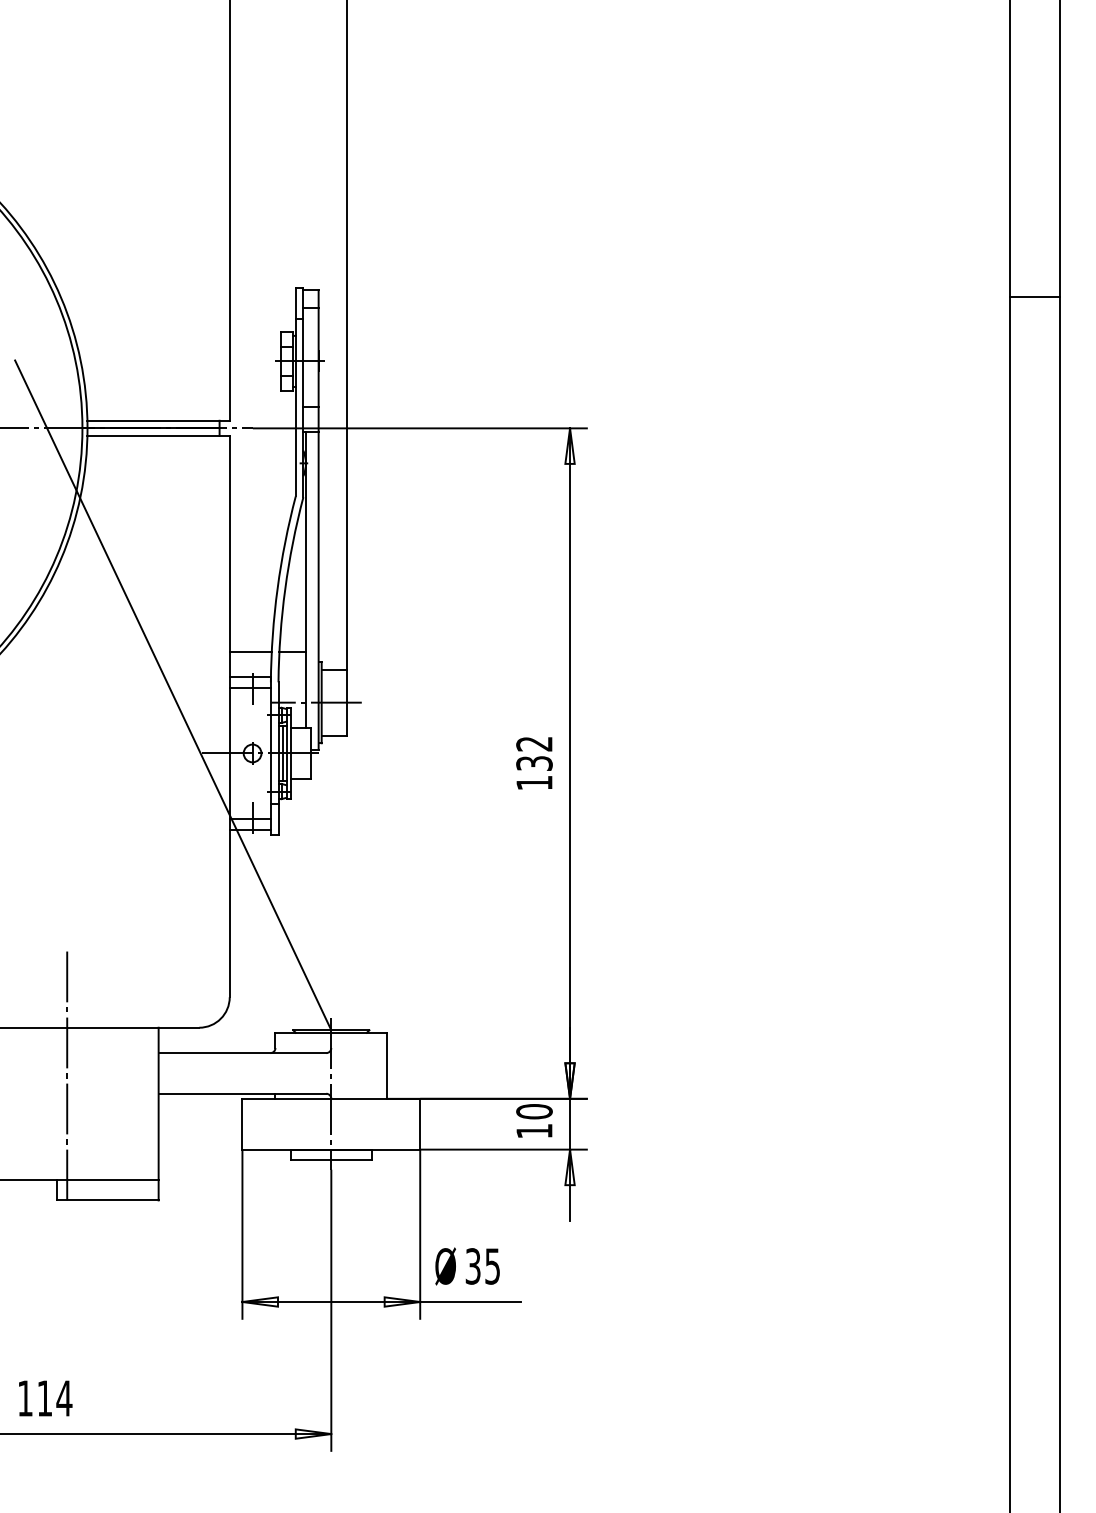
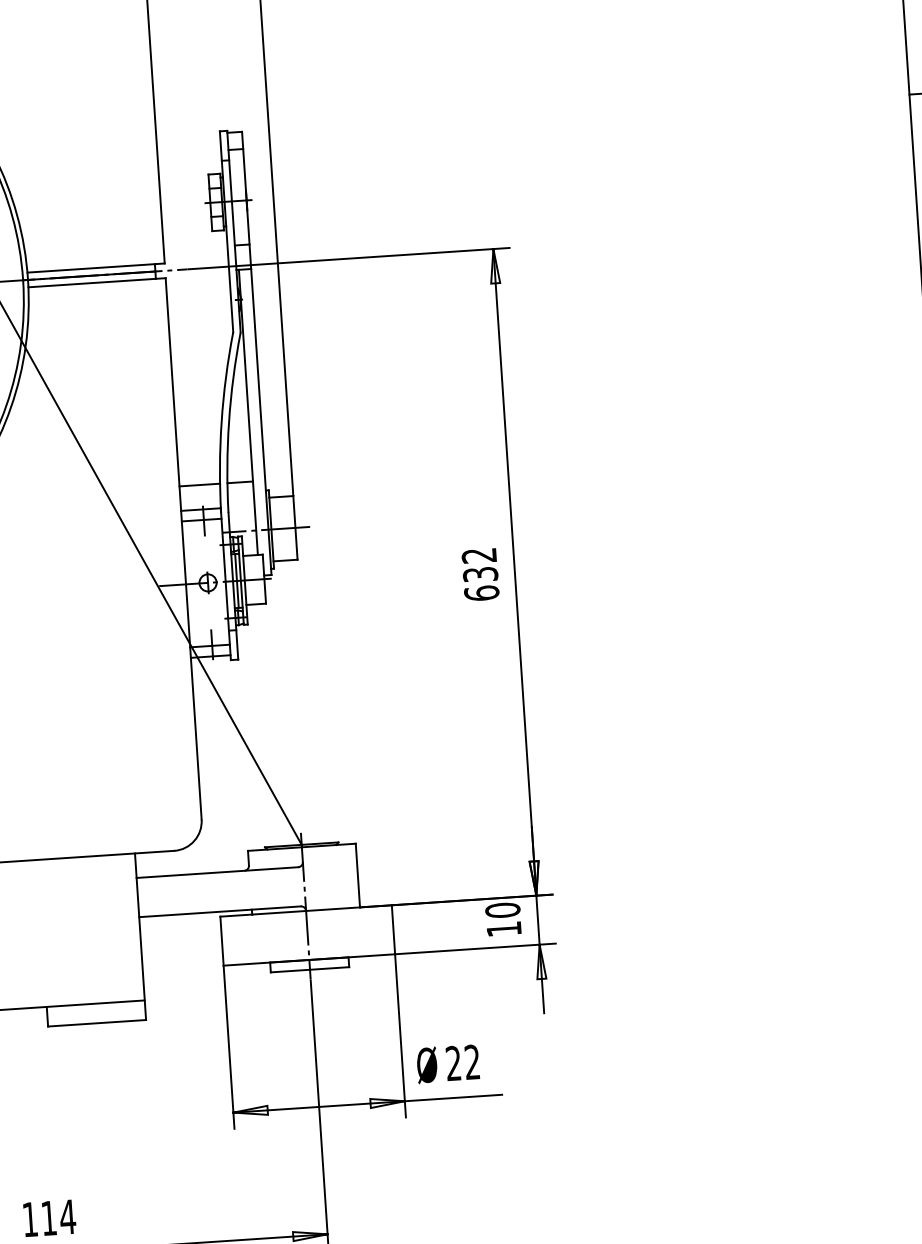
text: (534, 782) -> (481, 592), 132 -> 632
line: (67, 1076) -> (50, 906), removed
text: (482, 1266) -> (462, 1063), 35 -> 22

